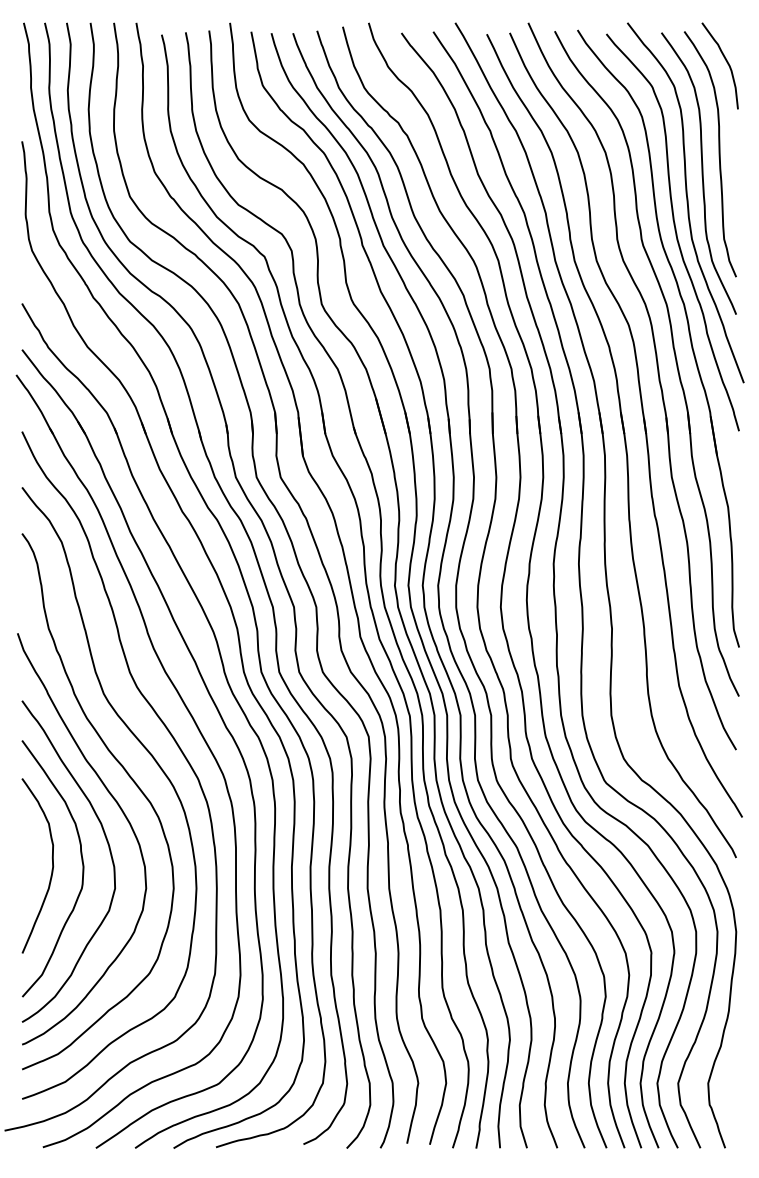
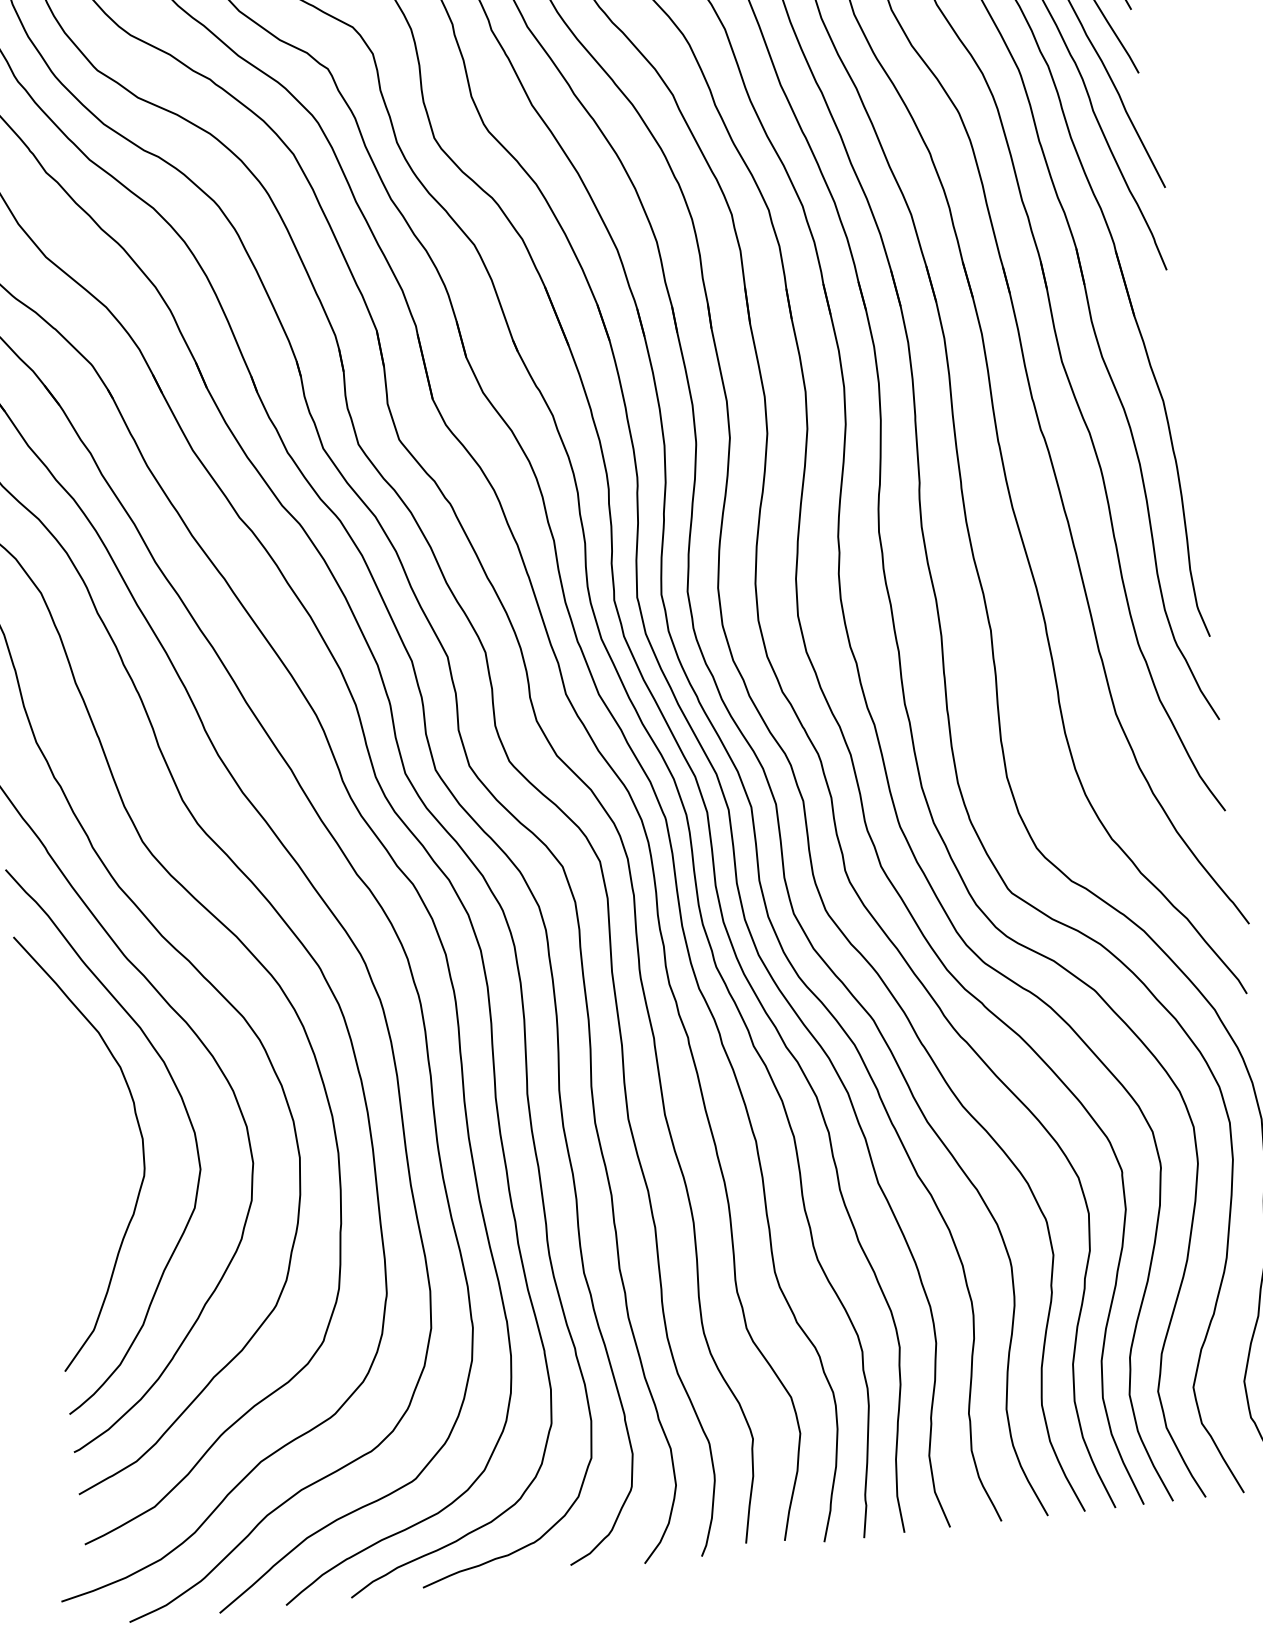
curve: (51, 869) -> (88, 1149), removed

